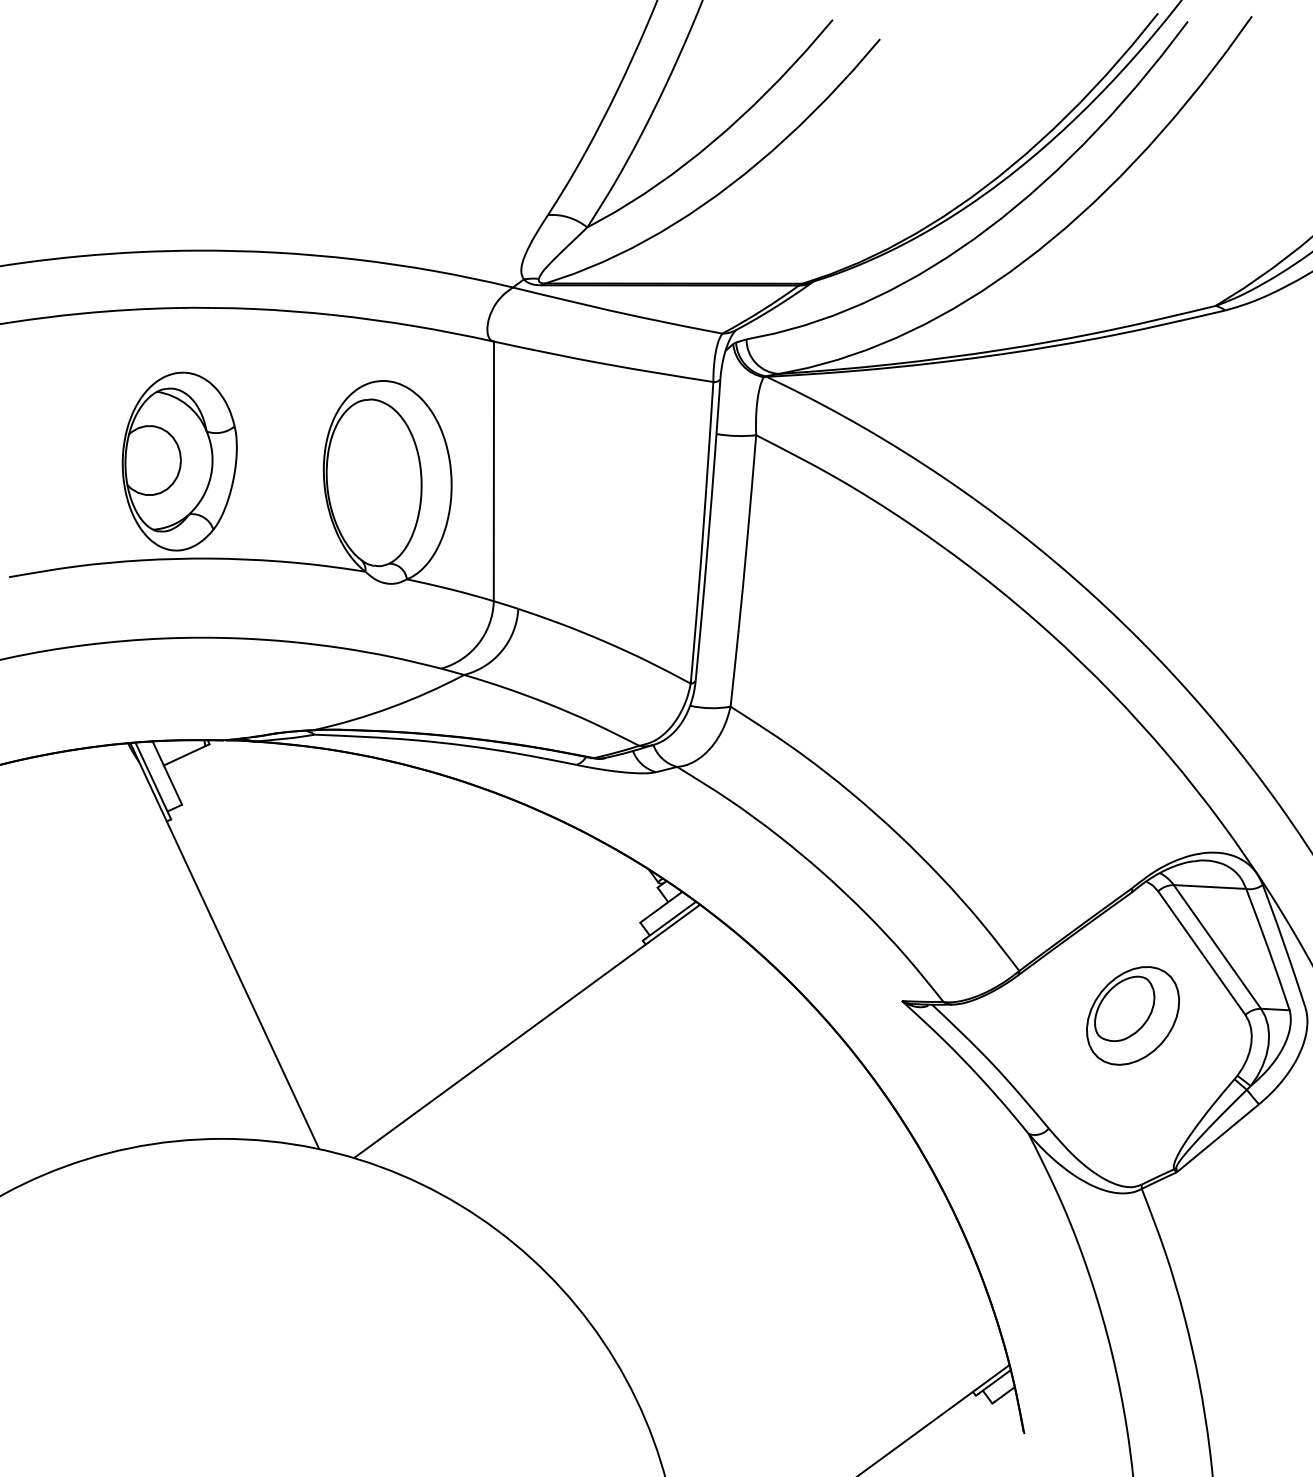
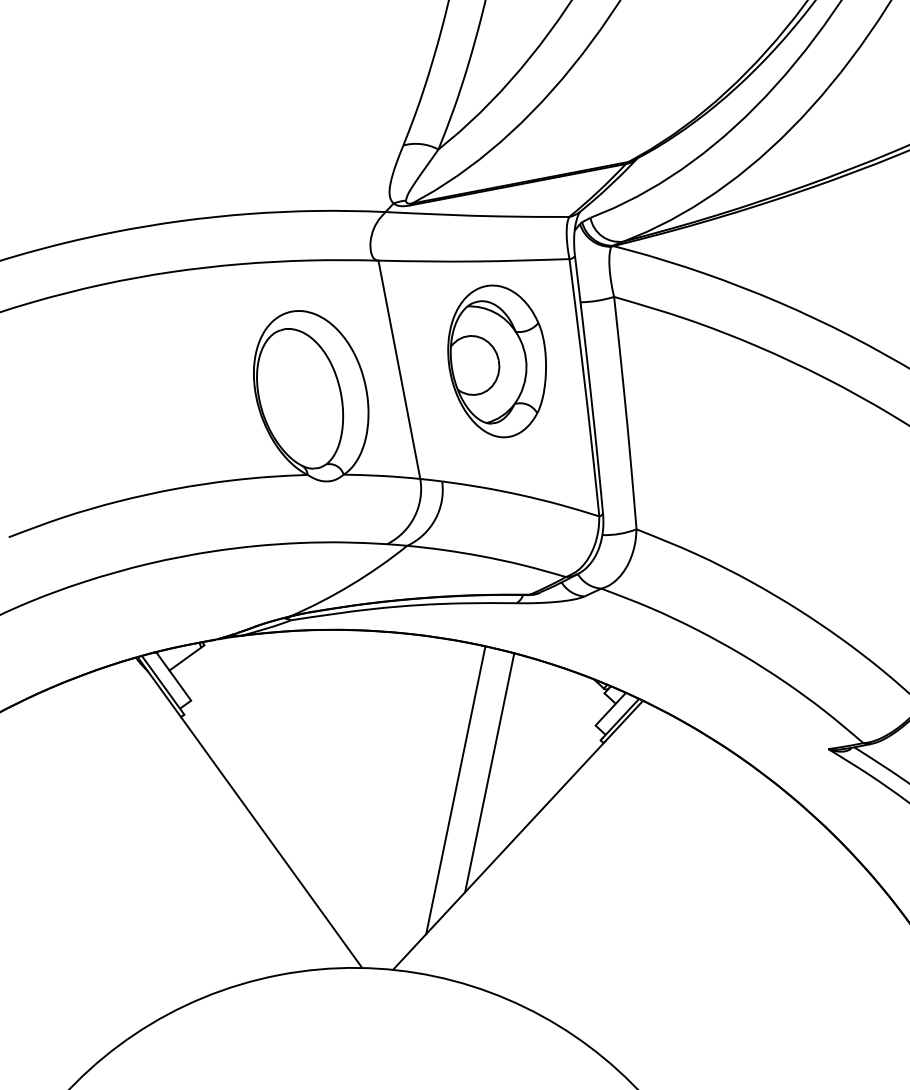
part: (179, 461) -> (497, 361), moved
line: (507, 953) -> (488, 773), added
line: (465, 965) -> (455, 789), added

